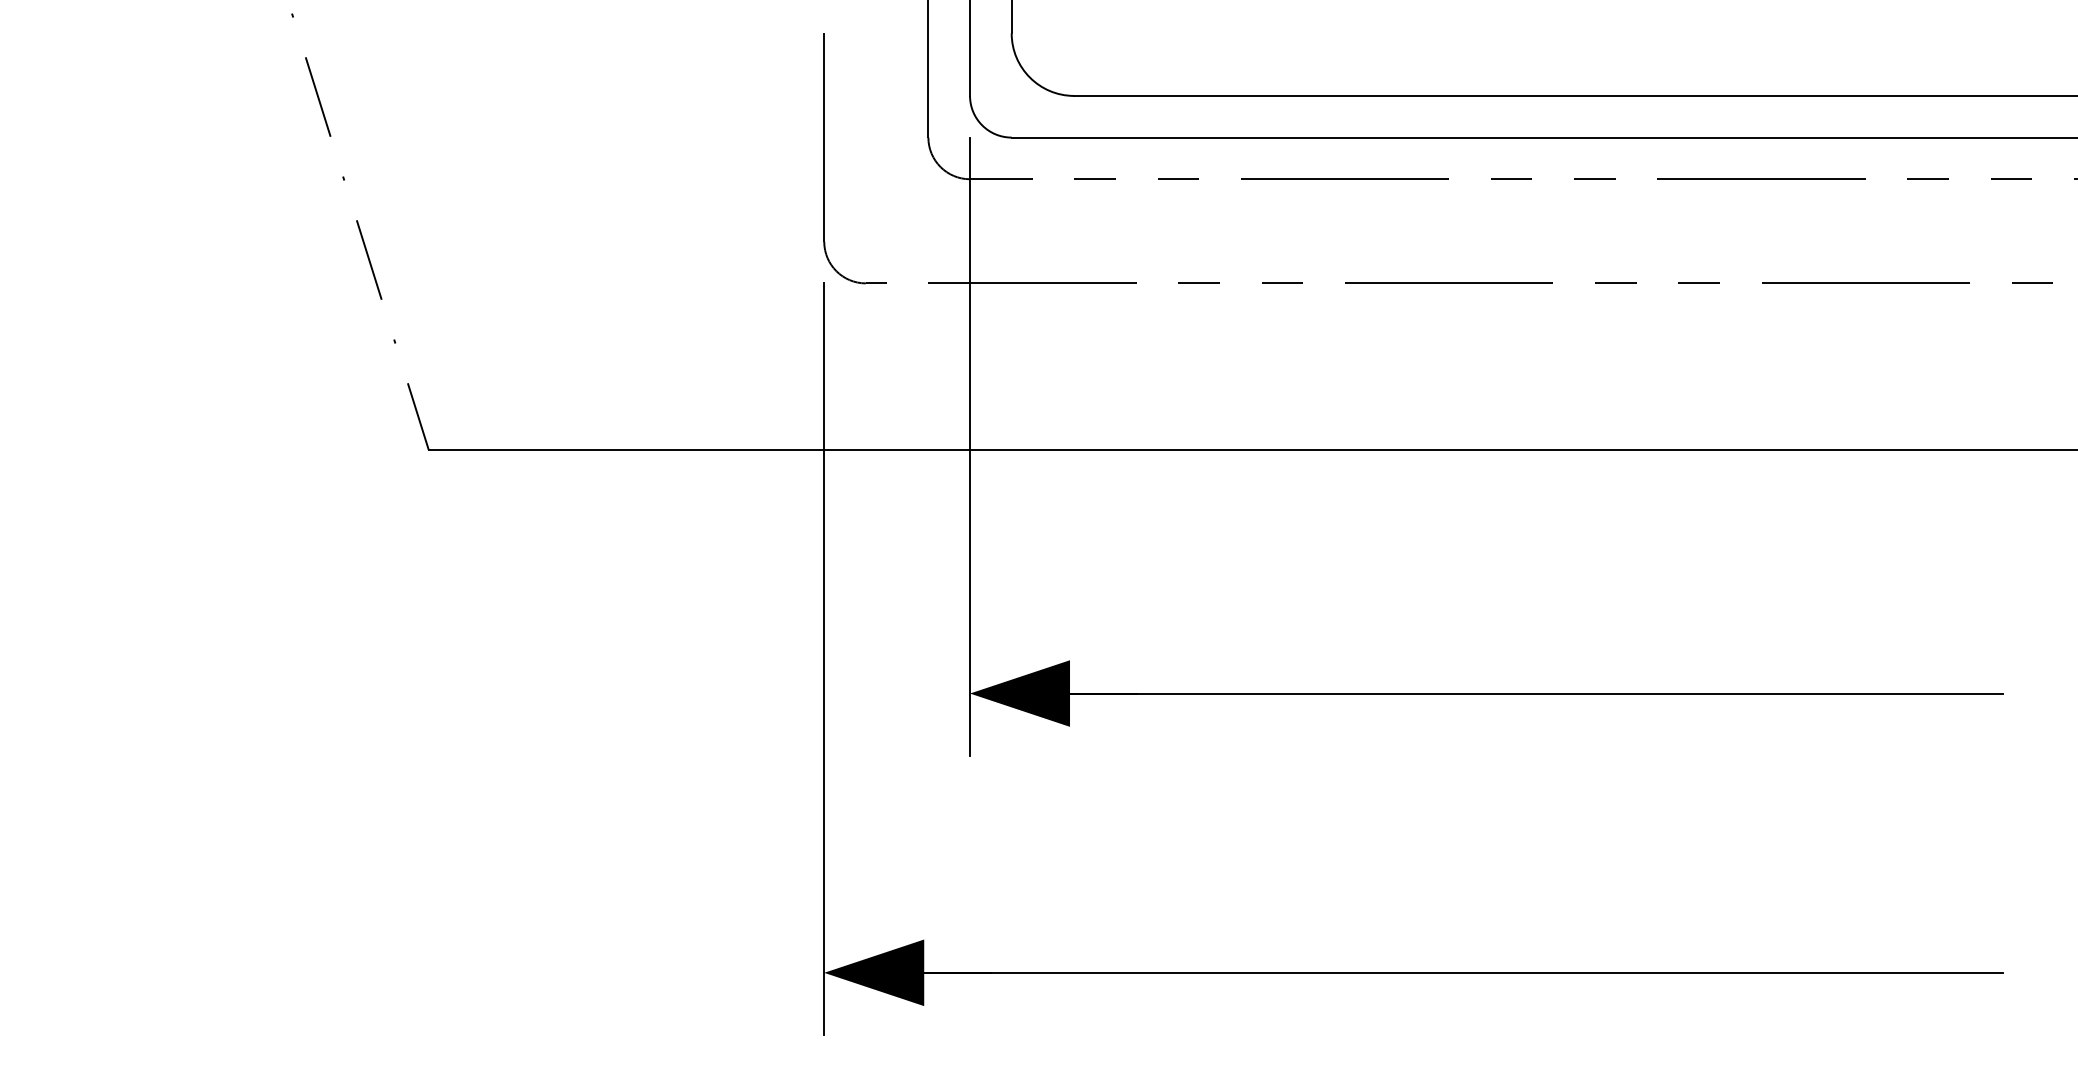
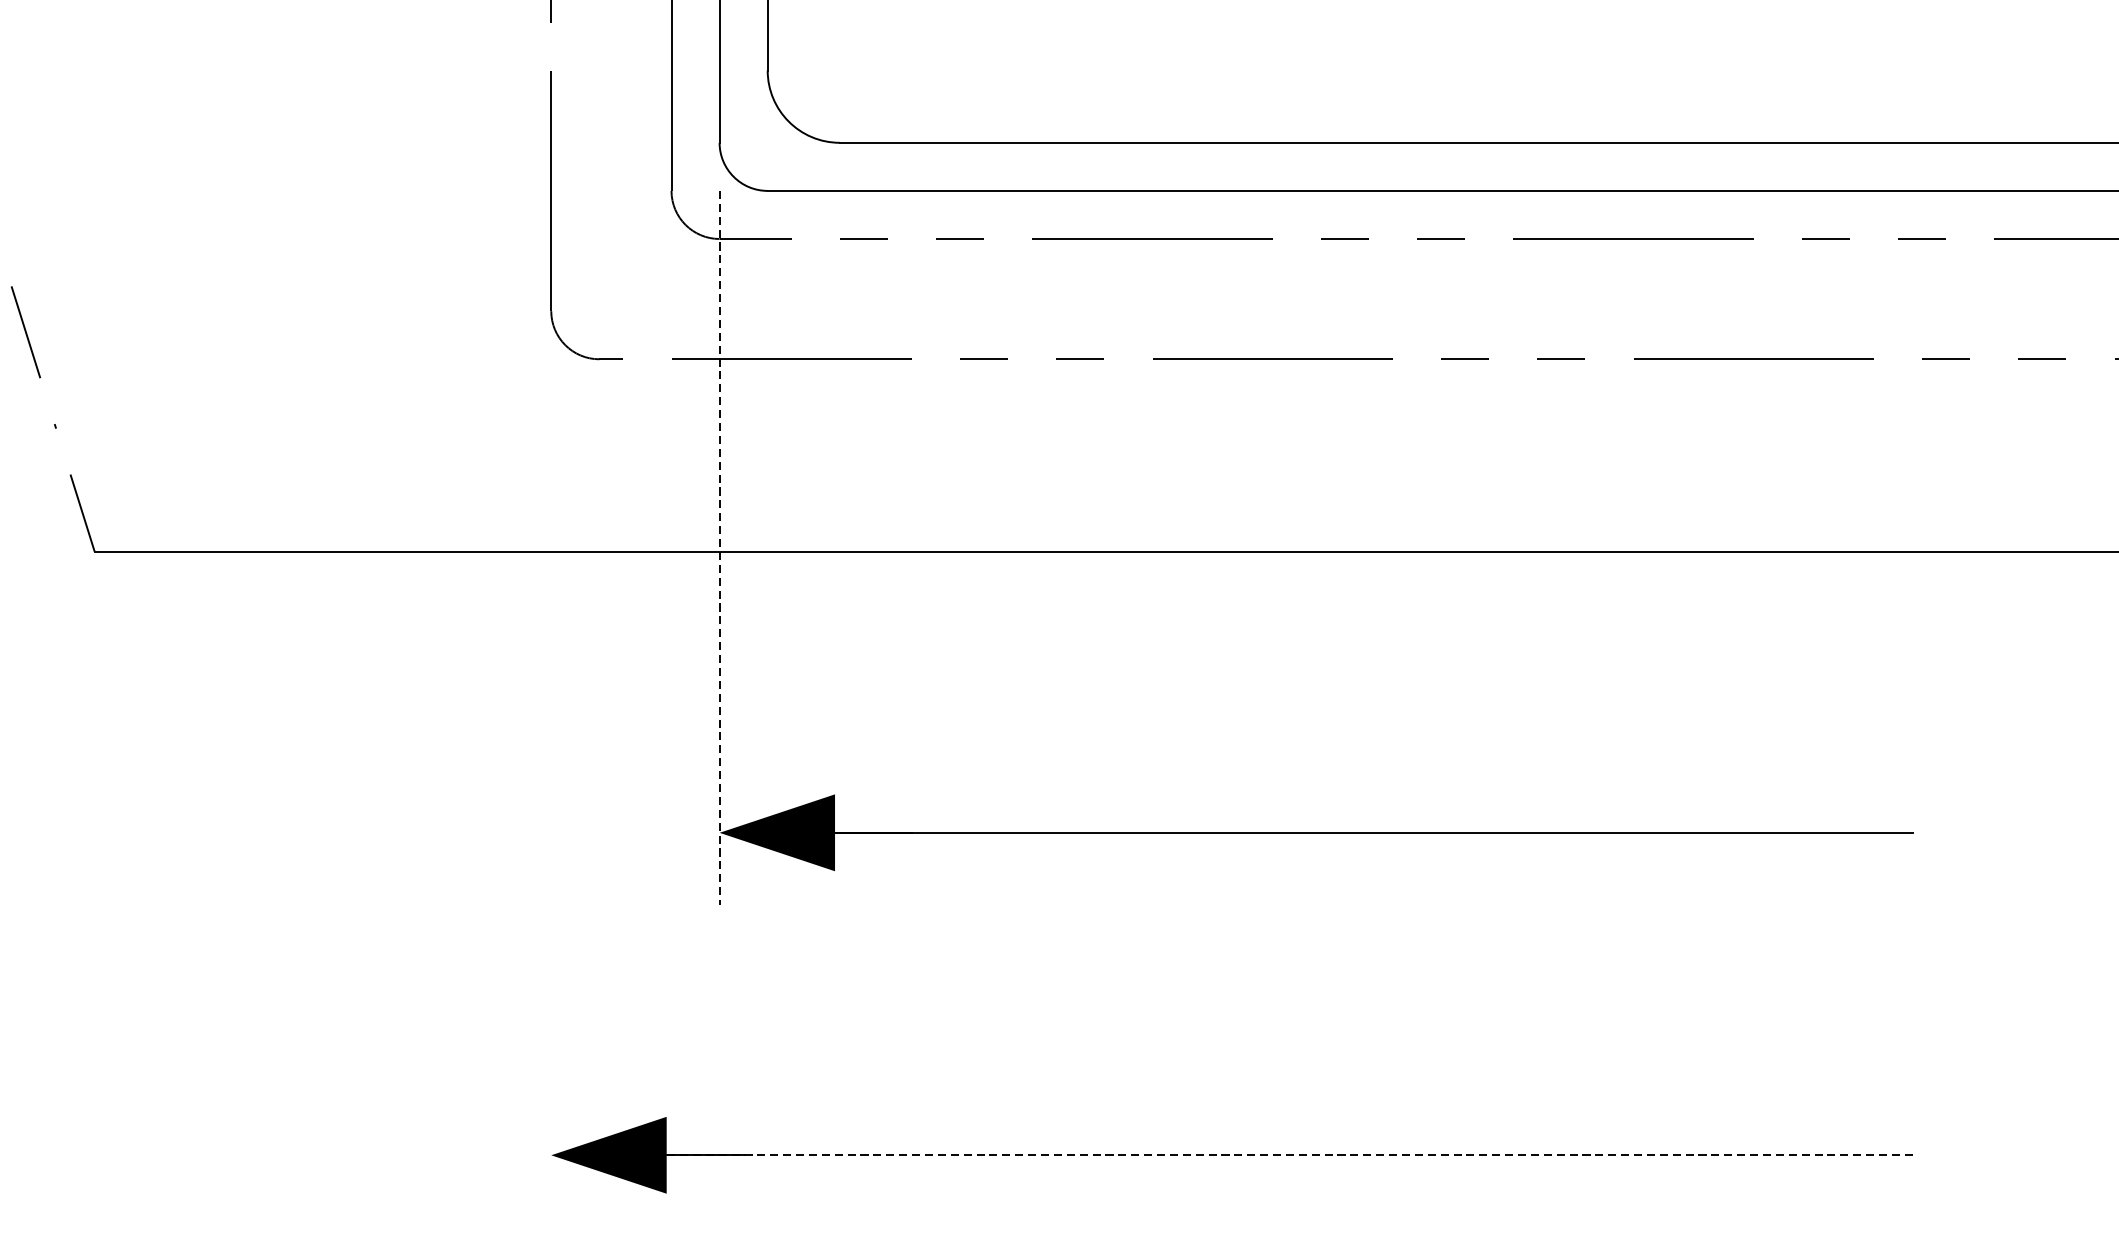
line: (970, 447) -> (720, 548), solid -> dashed
line: (824, 659) -> (551, 793), removed
line: (1430, 972) -> (1251, 1154), solid -> dashed

